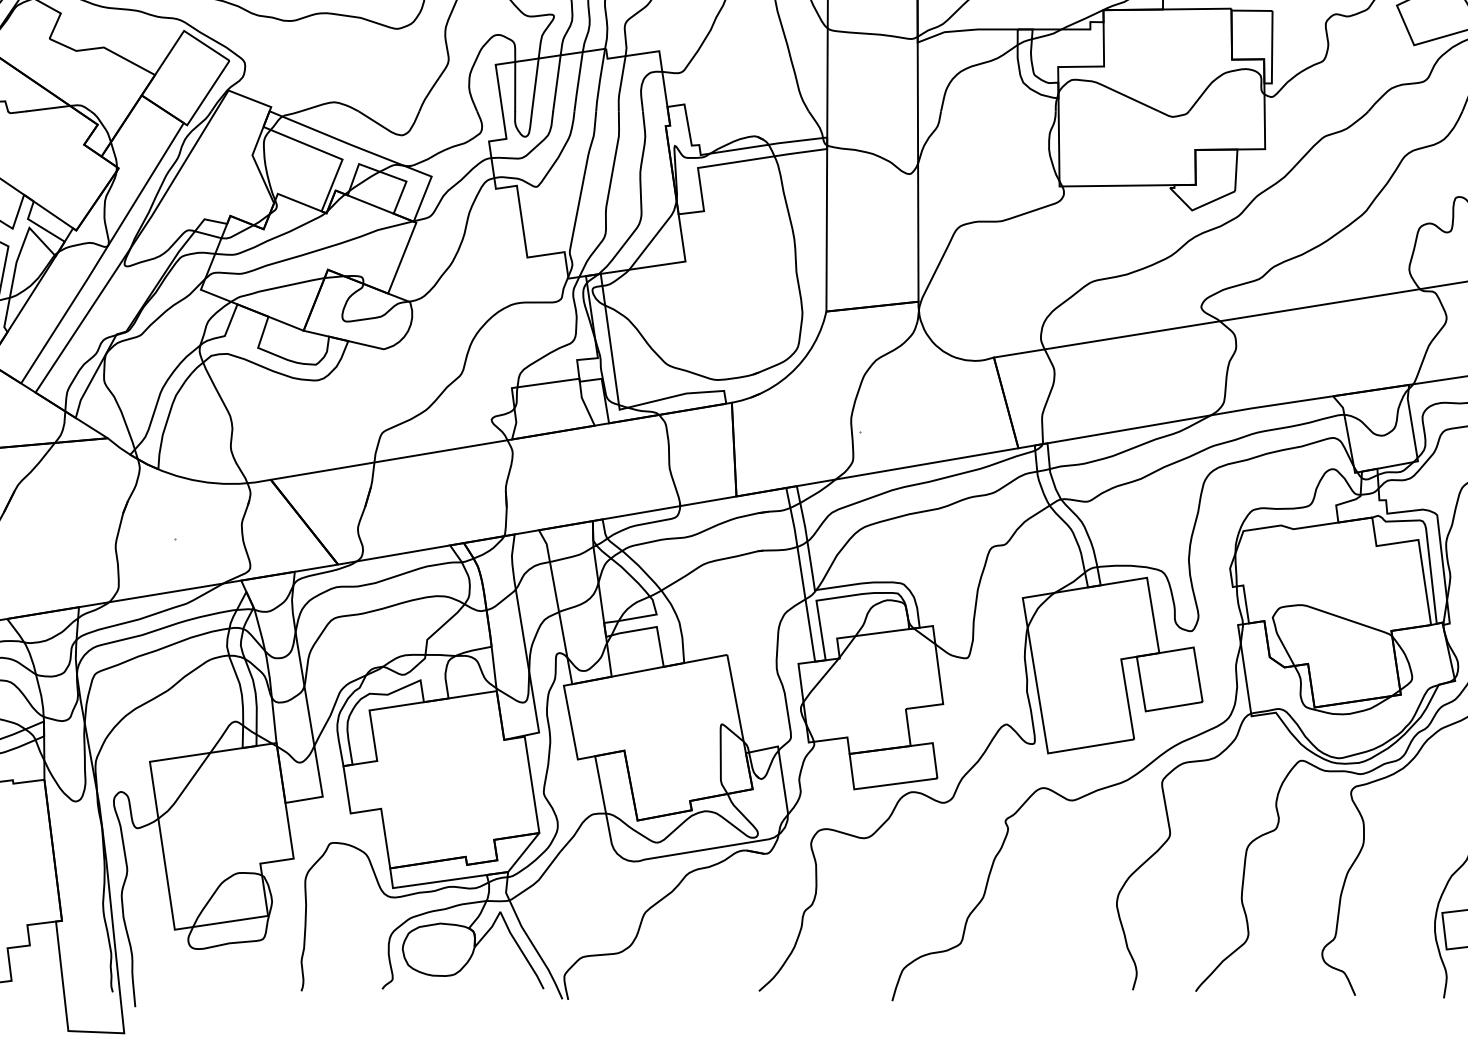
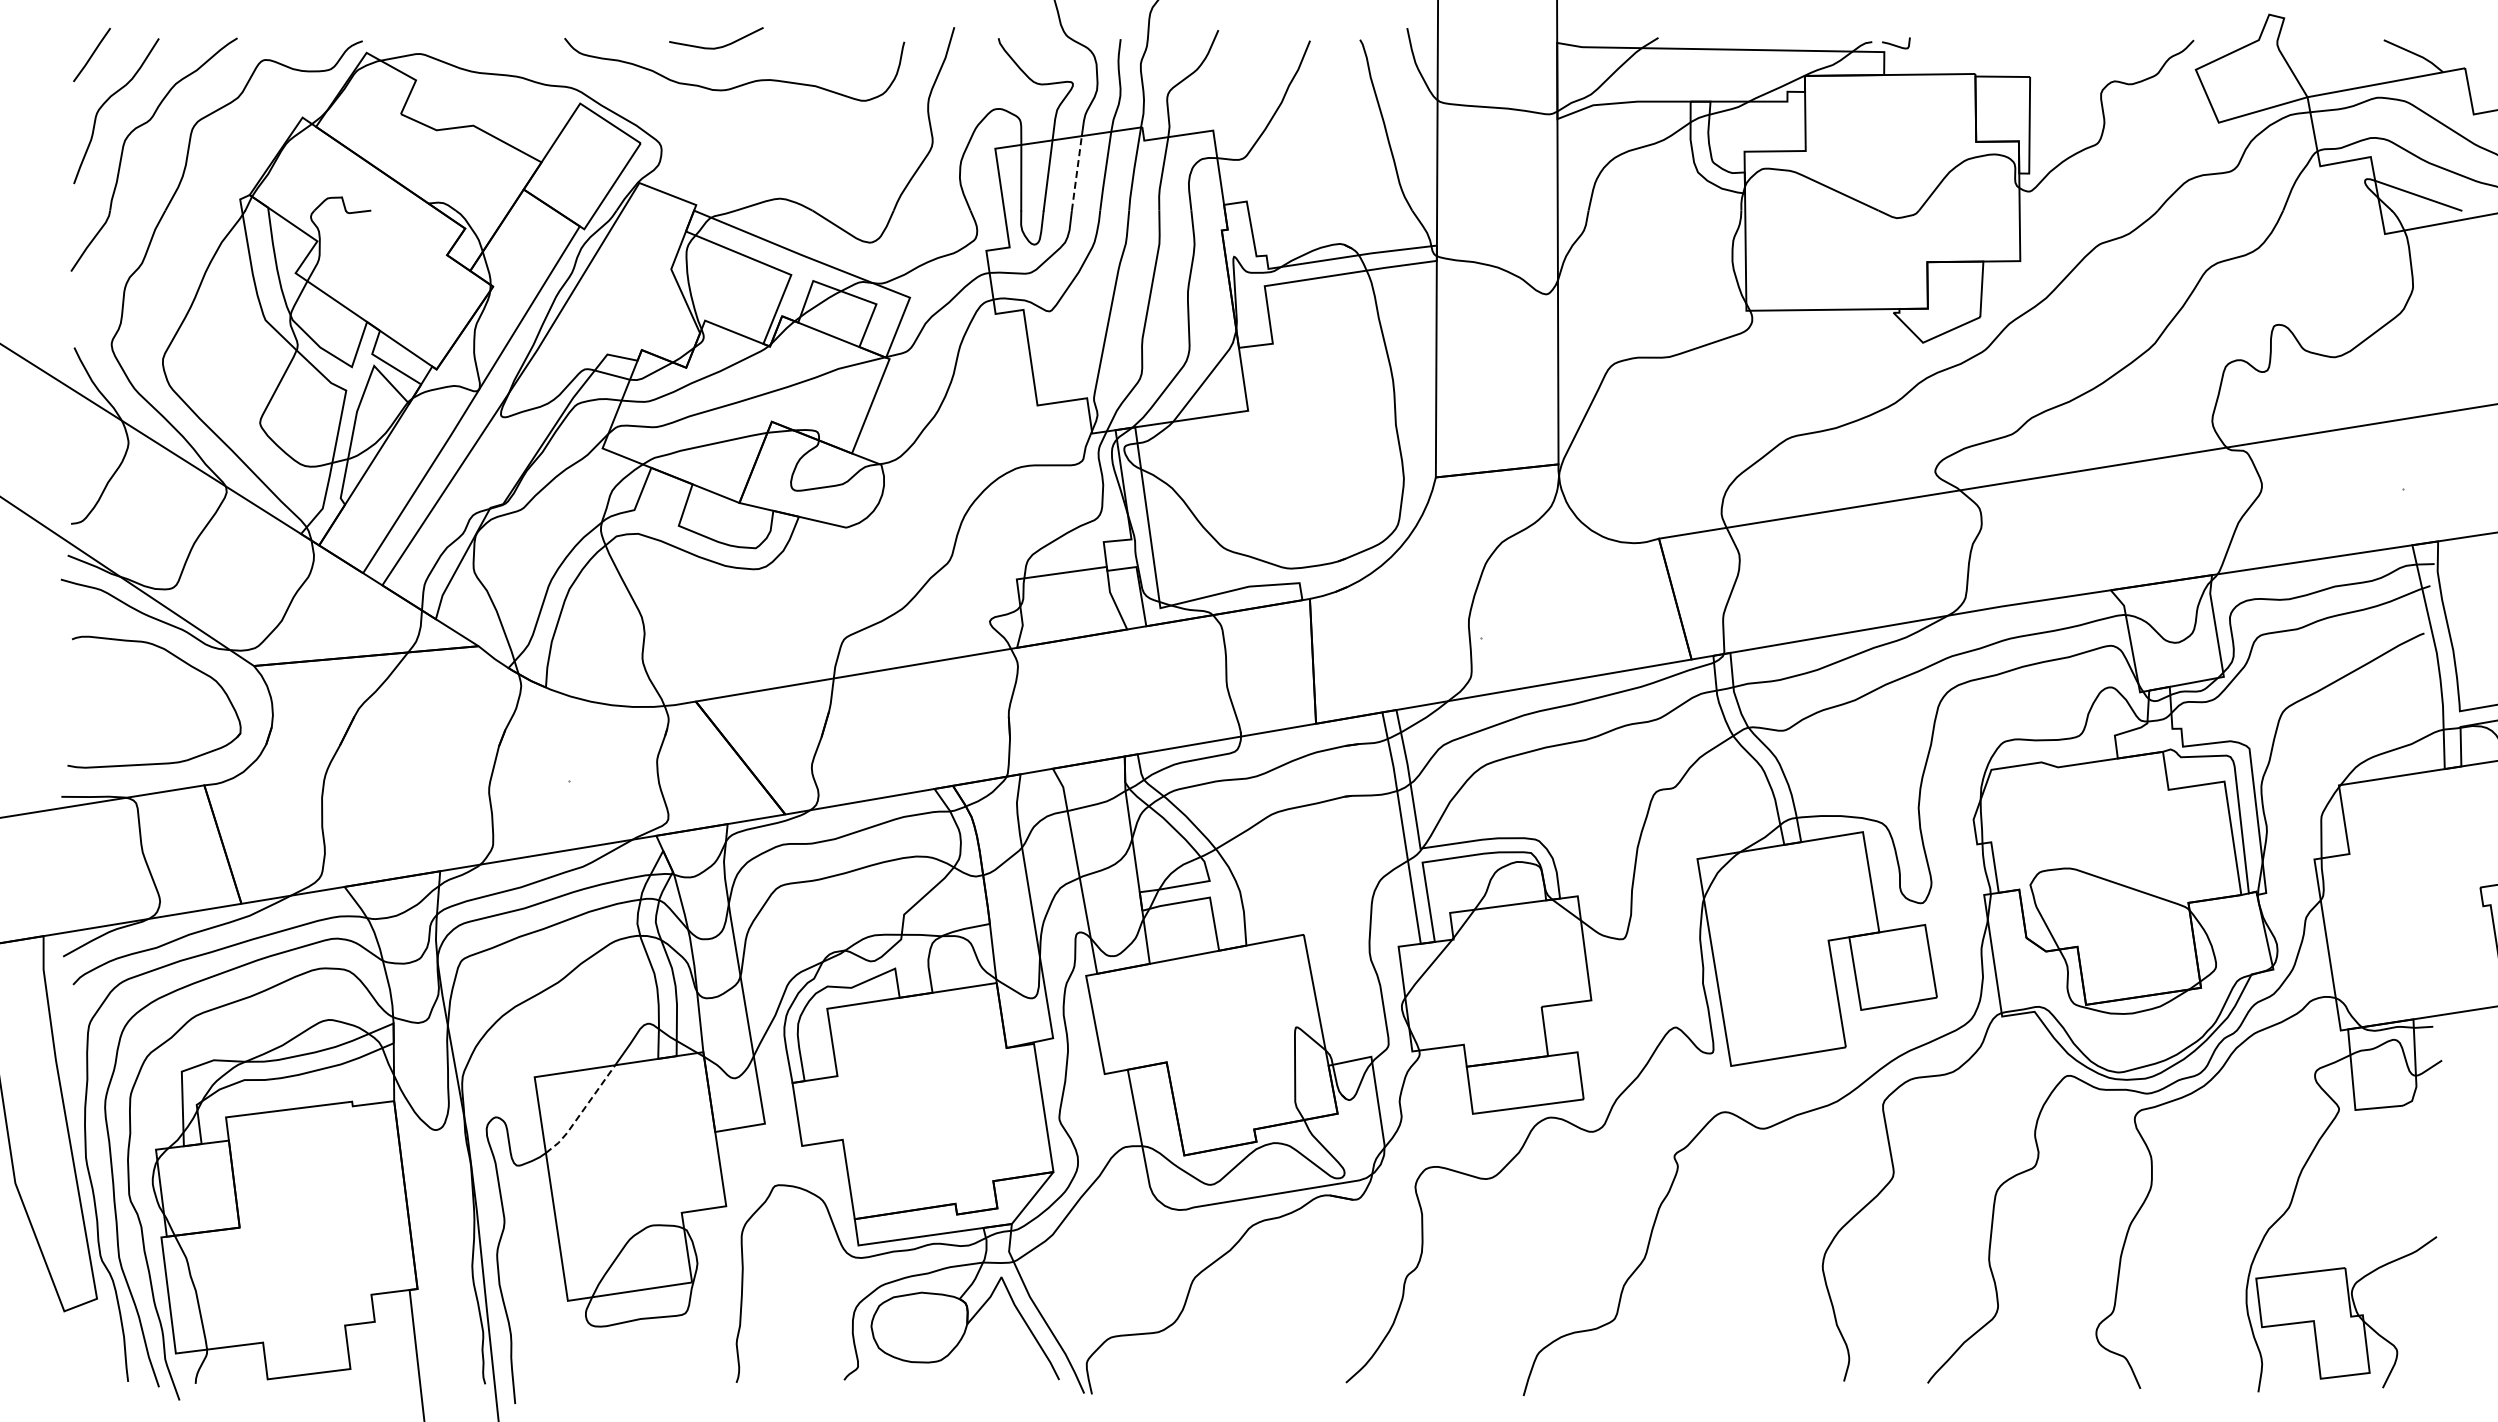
line: (556, 83) -> (1076, 173), solid -> dashed
line: (48, 108) -> (399, 206), removed
line: (185, 788) -> (582, 1112), solid -> dashed

